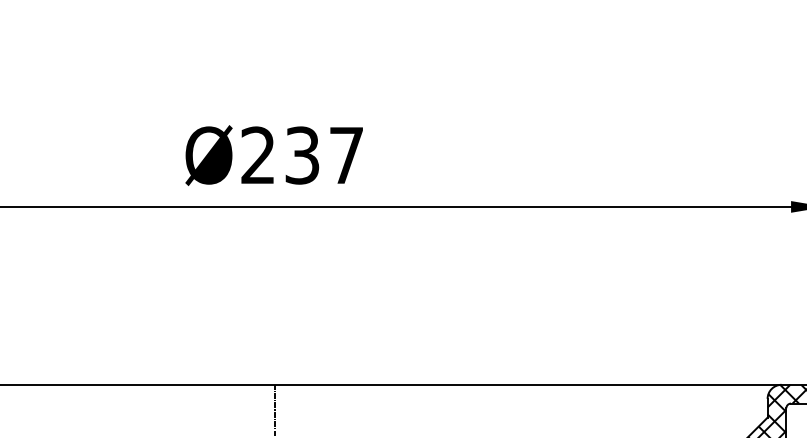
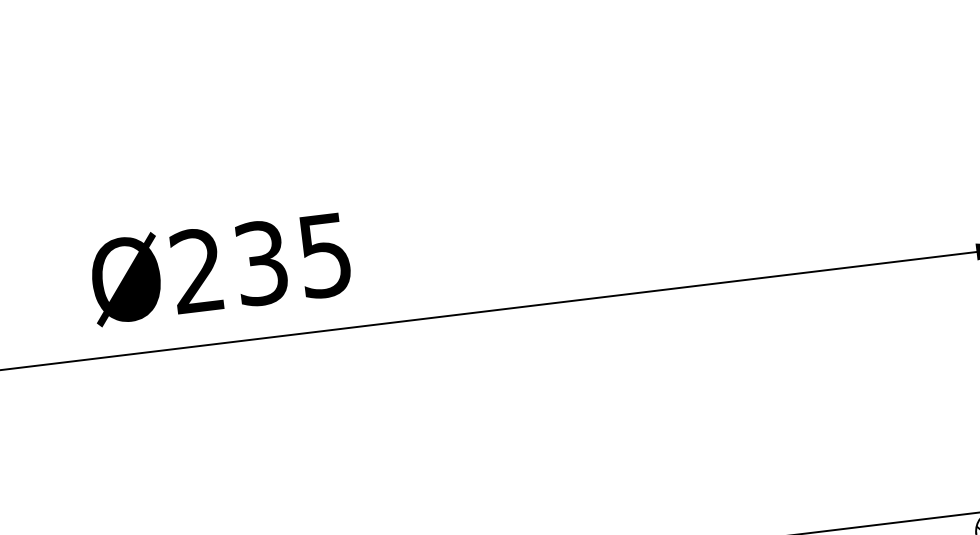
text: (346, 155) -> (325, 255), Ø237 -> Ø235

